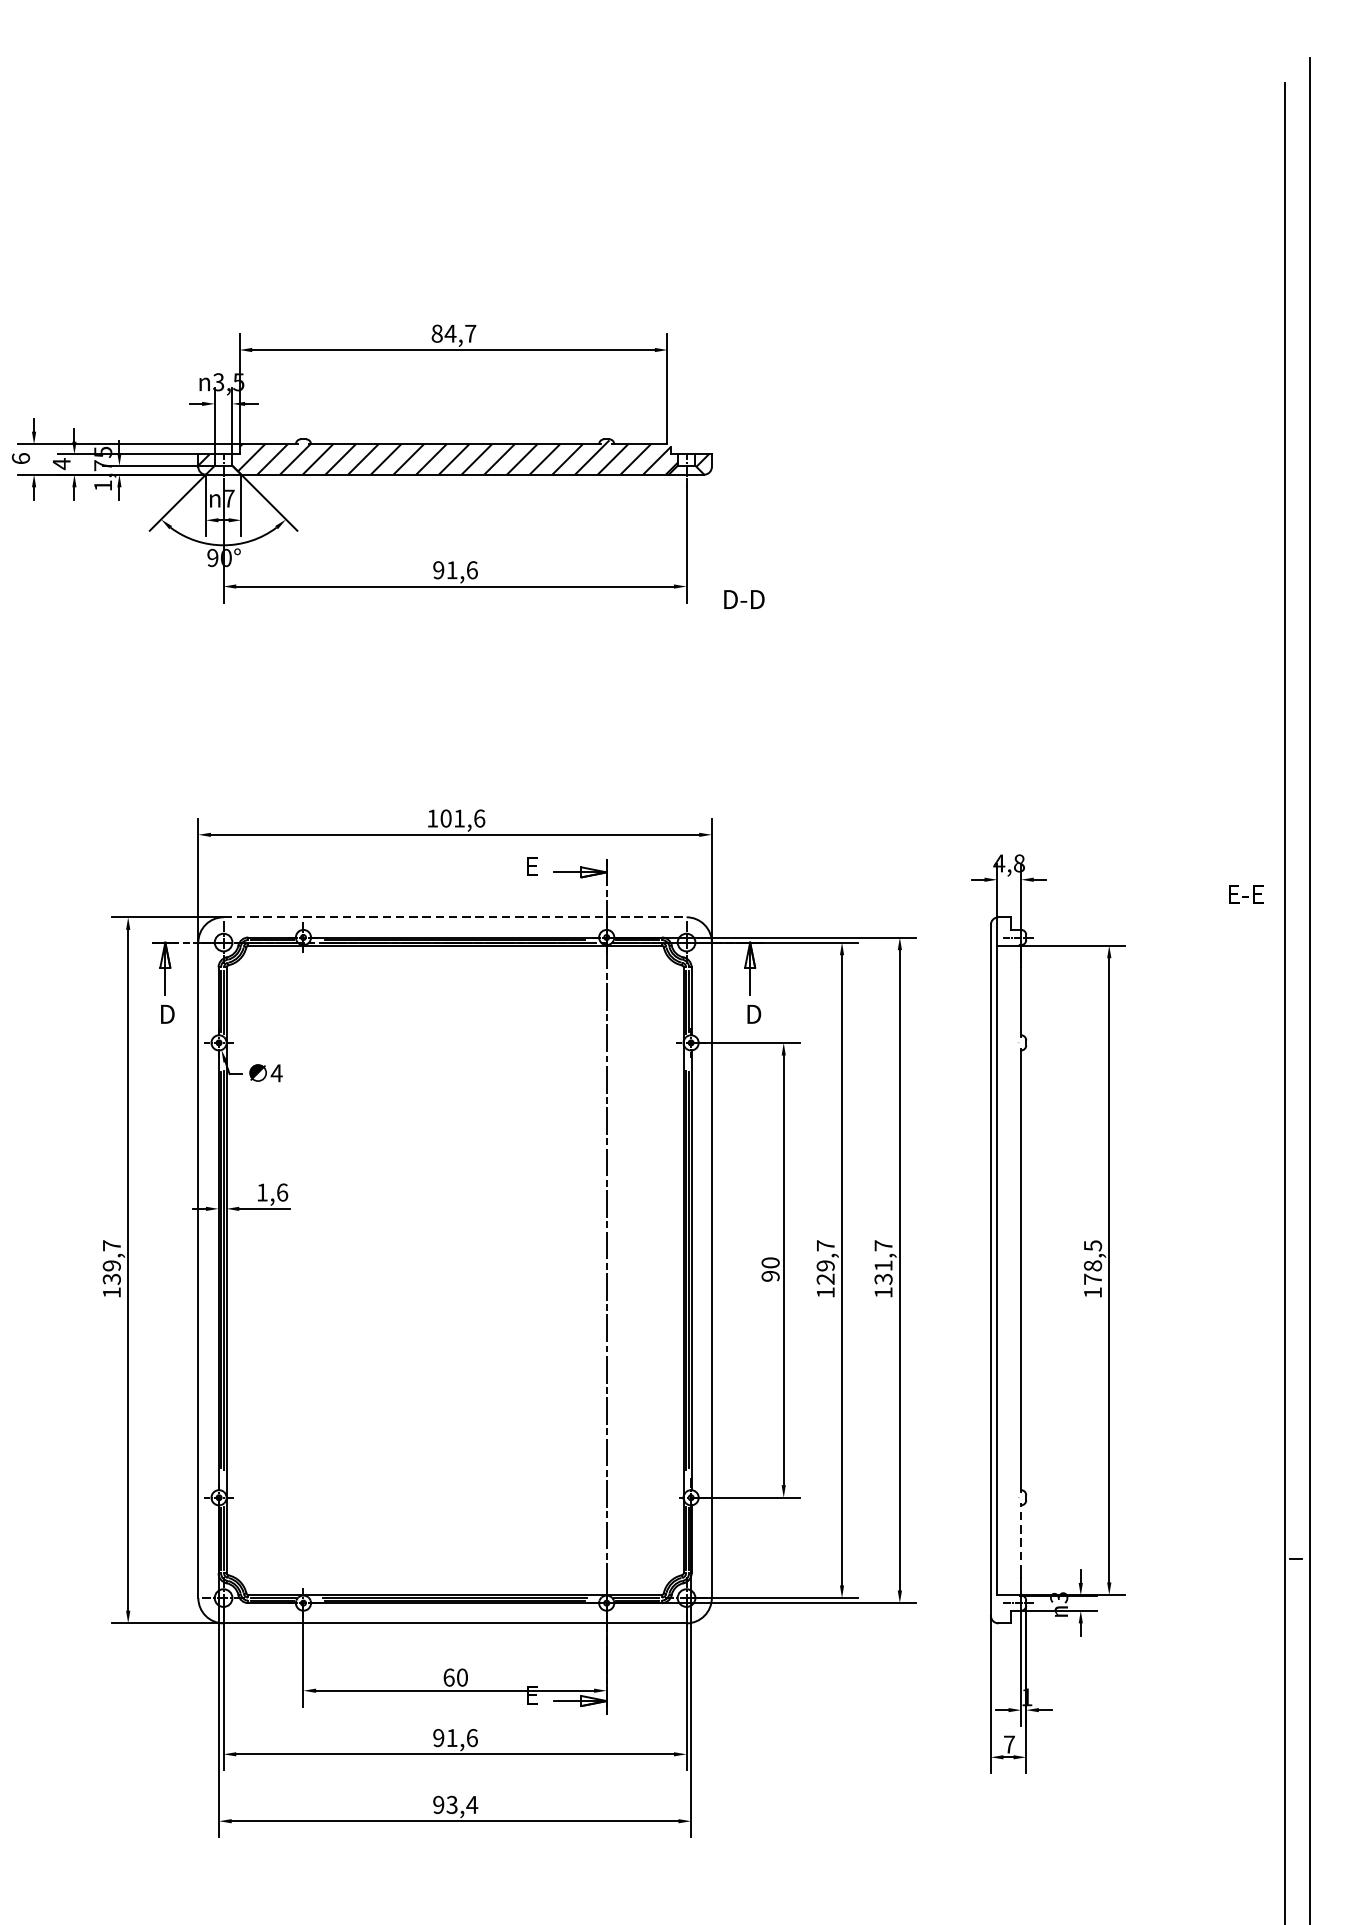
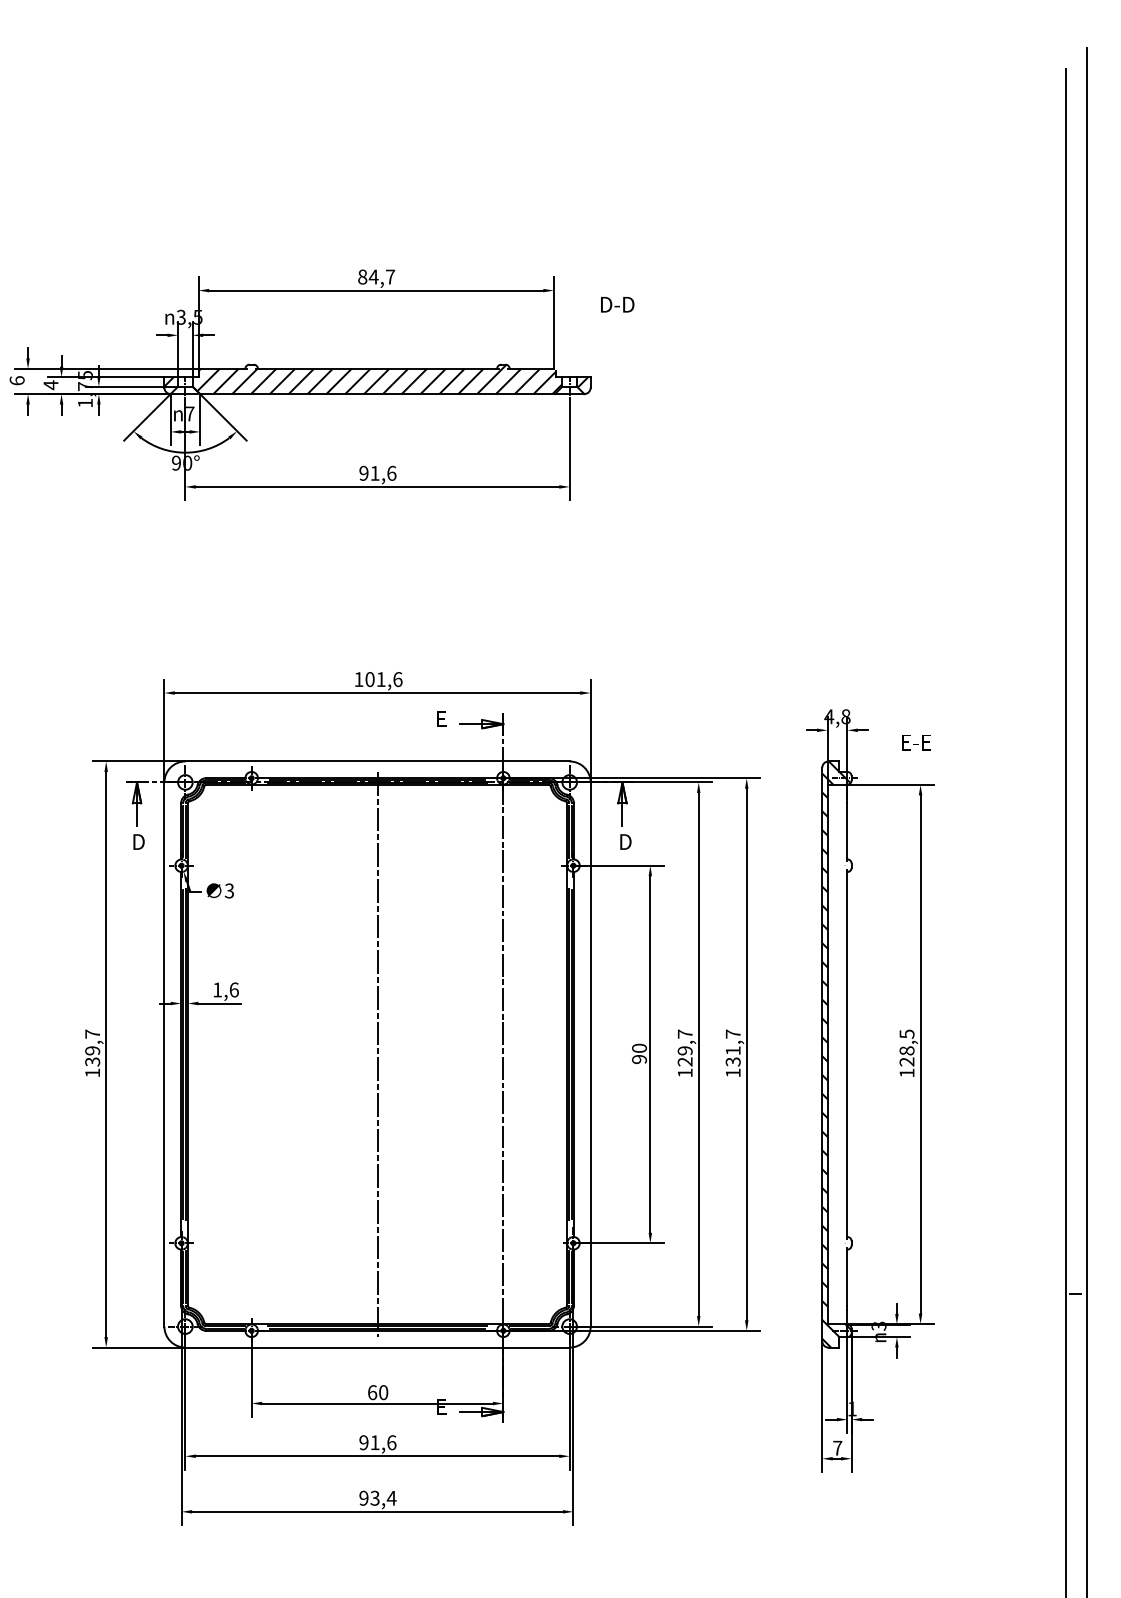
text: (744, 599) -> (617, 304), moved
text: (1246, 894) -> (916, 742), moved
line: (456, 917) -> (378, 761), dashed -> solid
text: (276, 1072) -> (229, 890), 4 -> 3
line: (455, 1270) -> (377, 1054), added
hatch: (1007, 1270) -> (836, 1054), added
text: (1092, 1278) -> (906, 1061), 178,5 -> 128,5
line: (1021, 1537) -> (847, 1276), dashed -> solid

